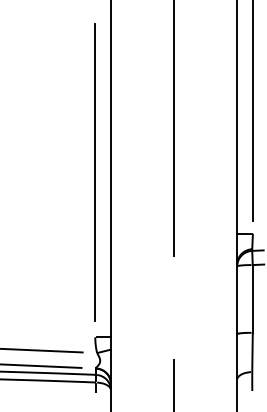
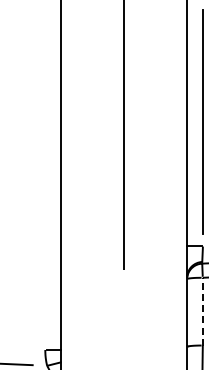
line: (95, 172) -> (45, 185), removed
line: (252, 298) -> (202, 311), solid -> dashed

